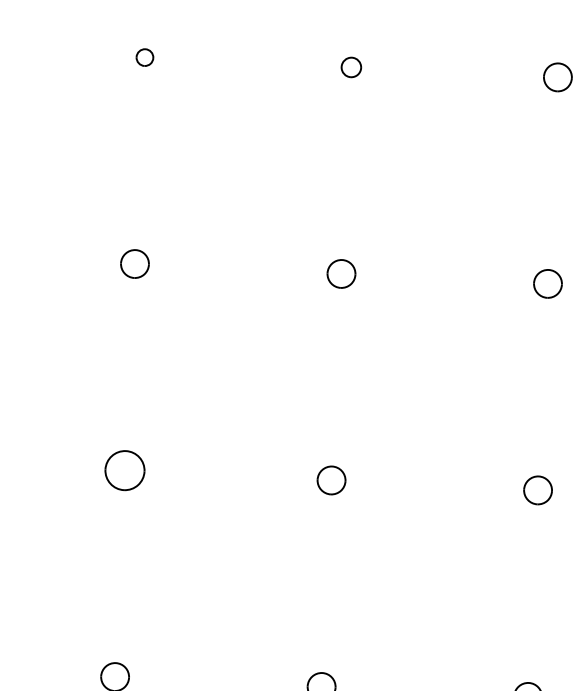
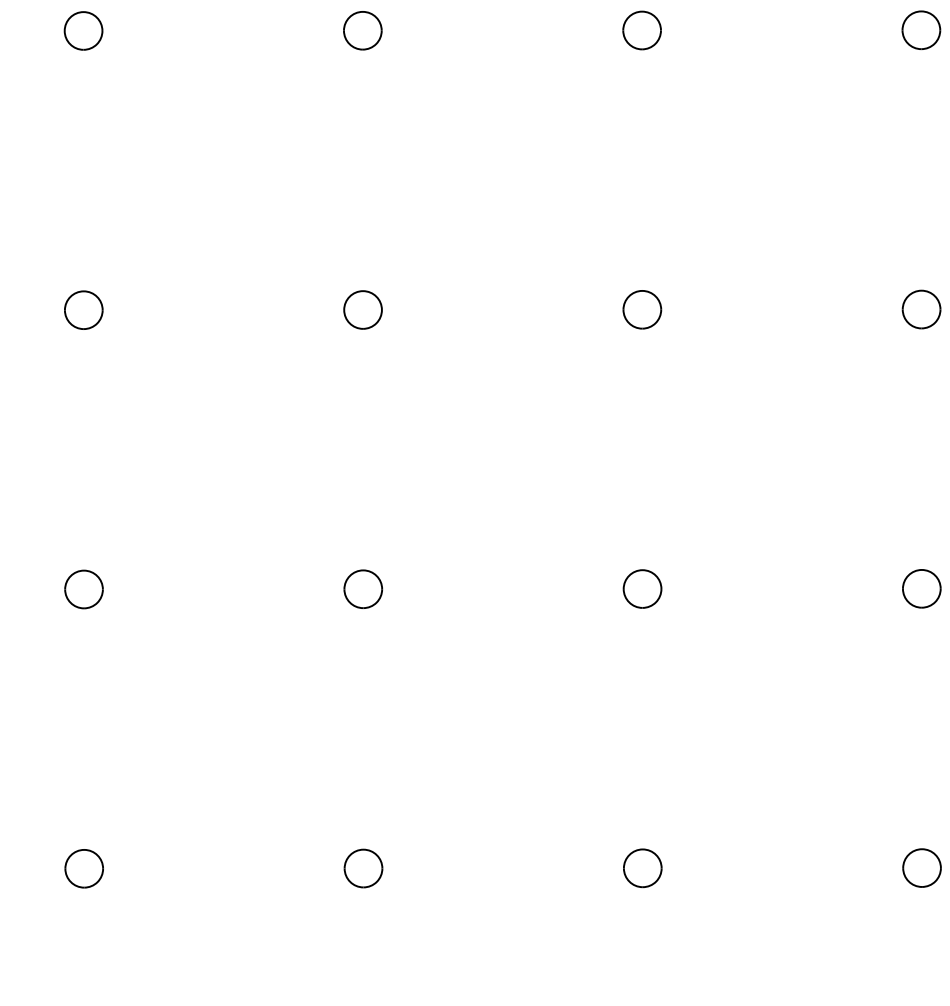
part: (144, 57) -> (362, 30), size x1.67
part: (350, 67) -> (641, 30), size x1.43
part: (125, 469) -> (363, 588), size x0.71

